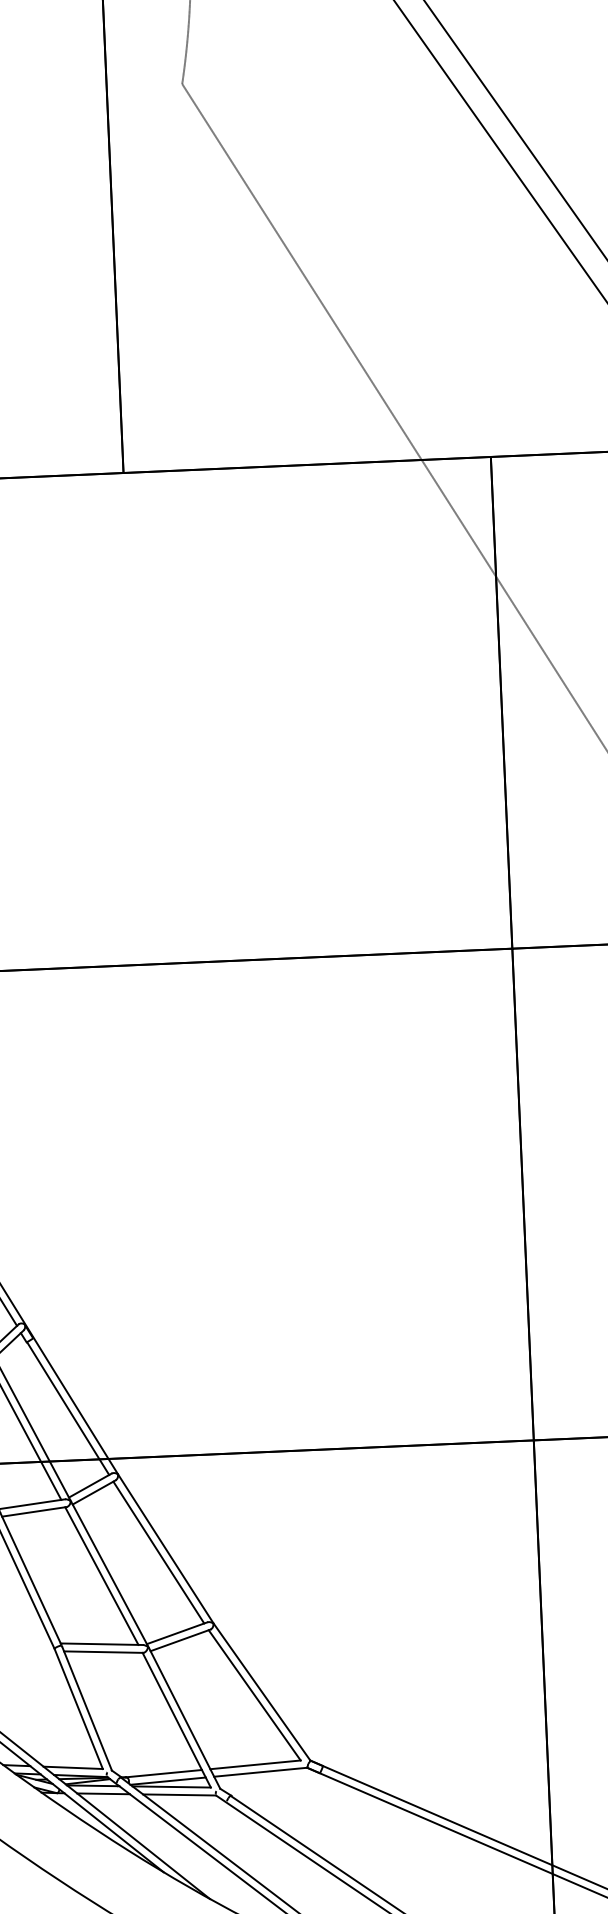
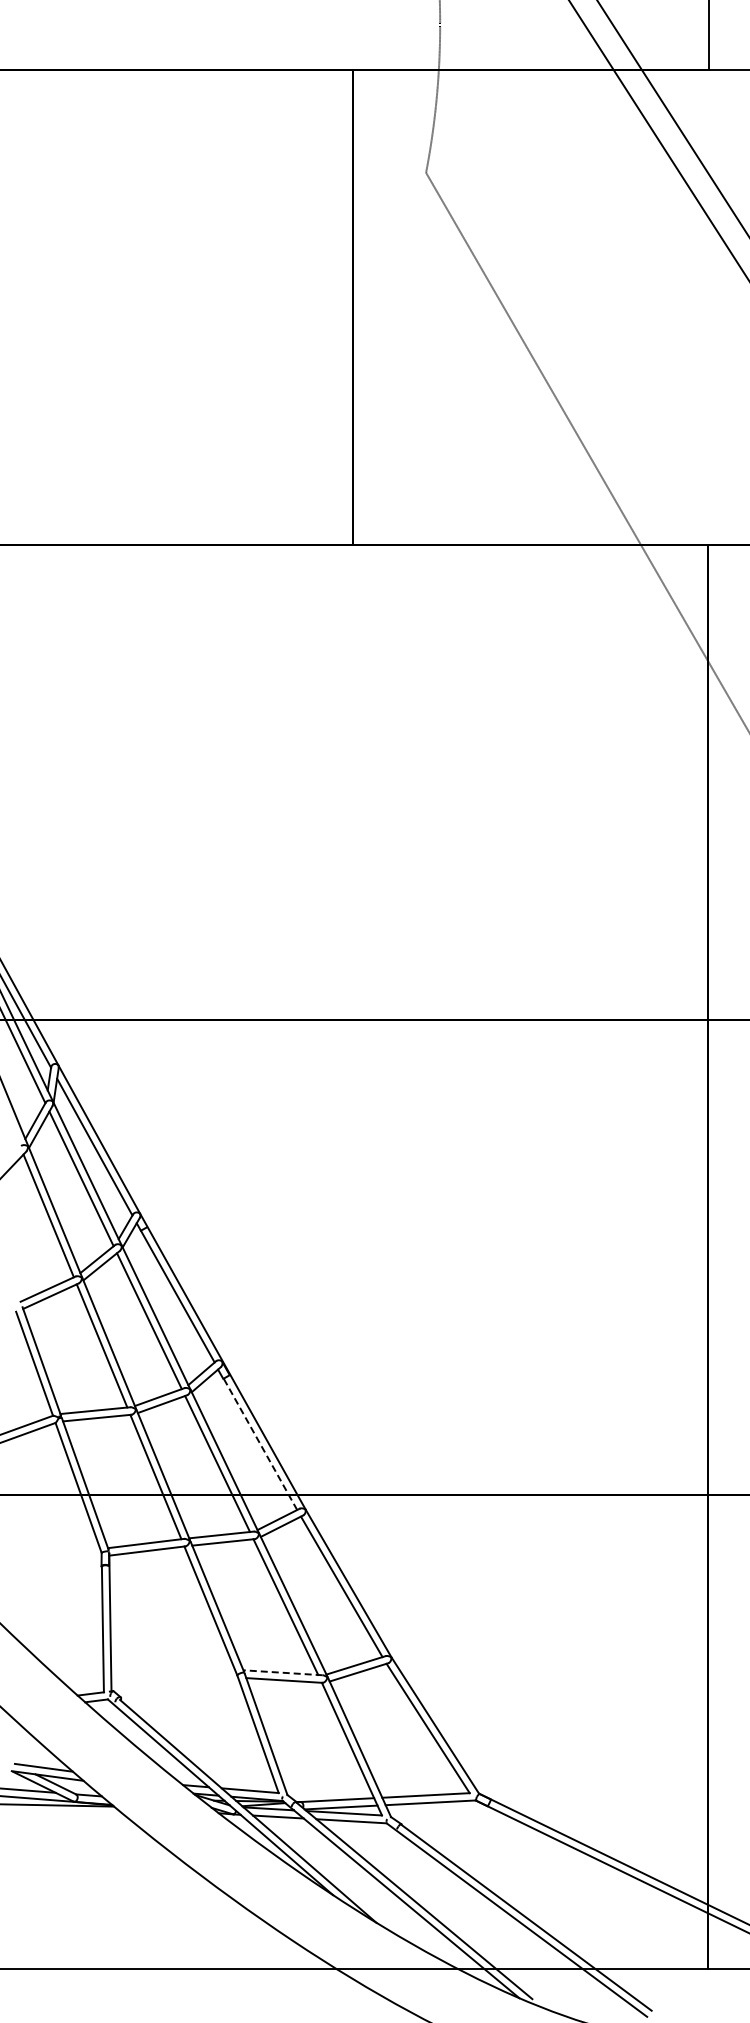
line: (68, 1407) -> (260, 1443), solid -> dashed
line: (102, 1643) -> (283, 1672), solid -> dashed

